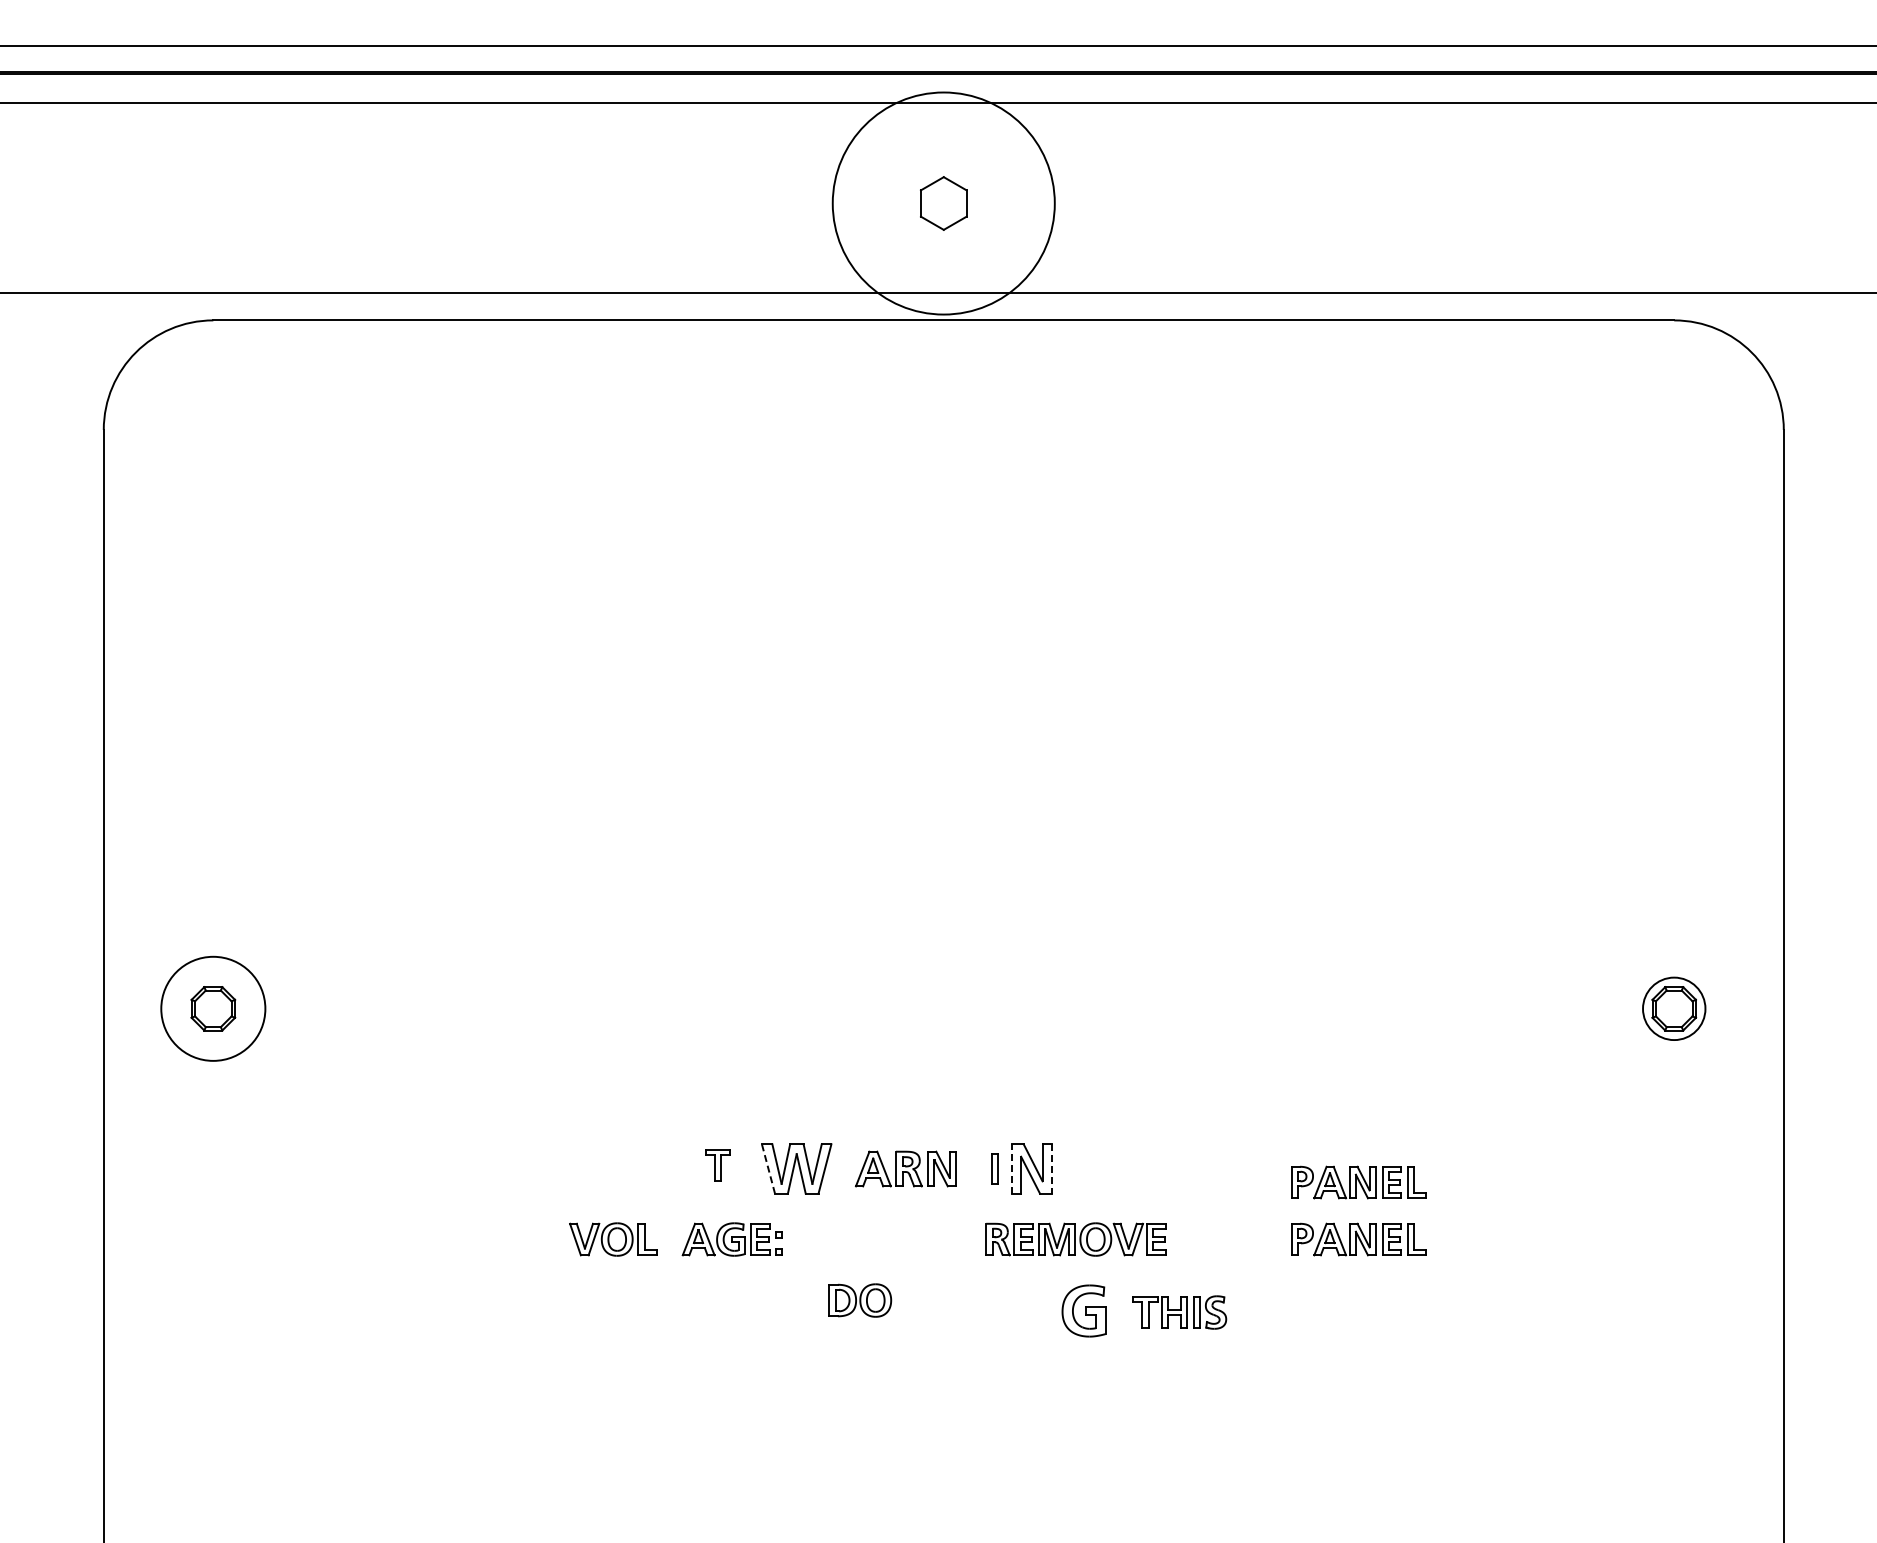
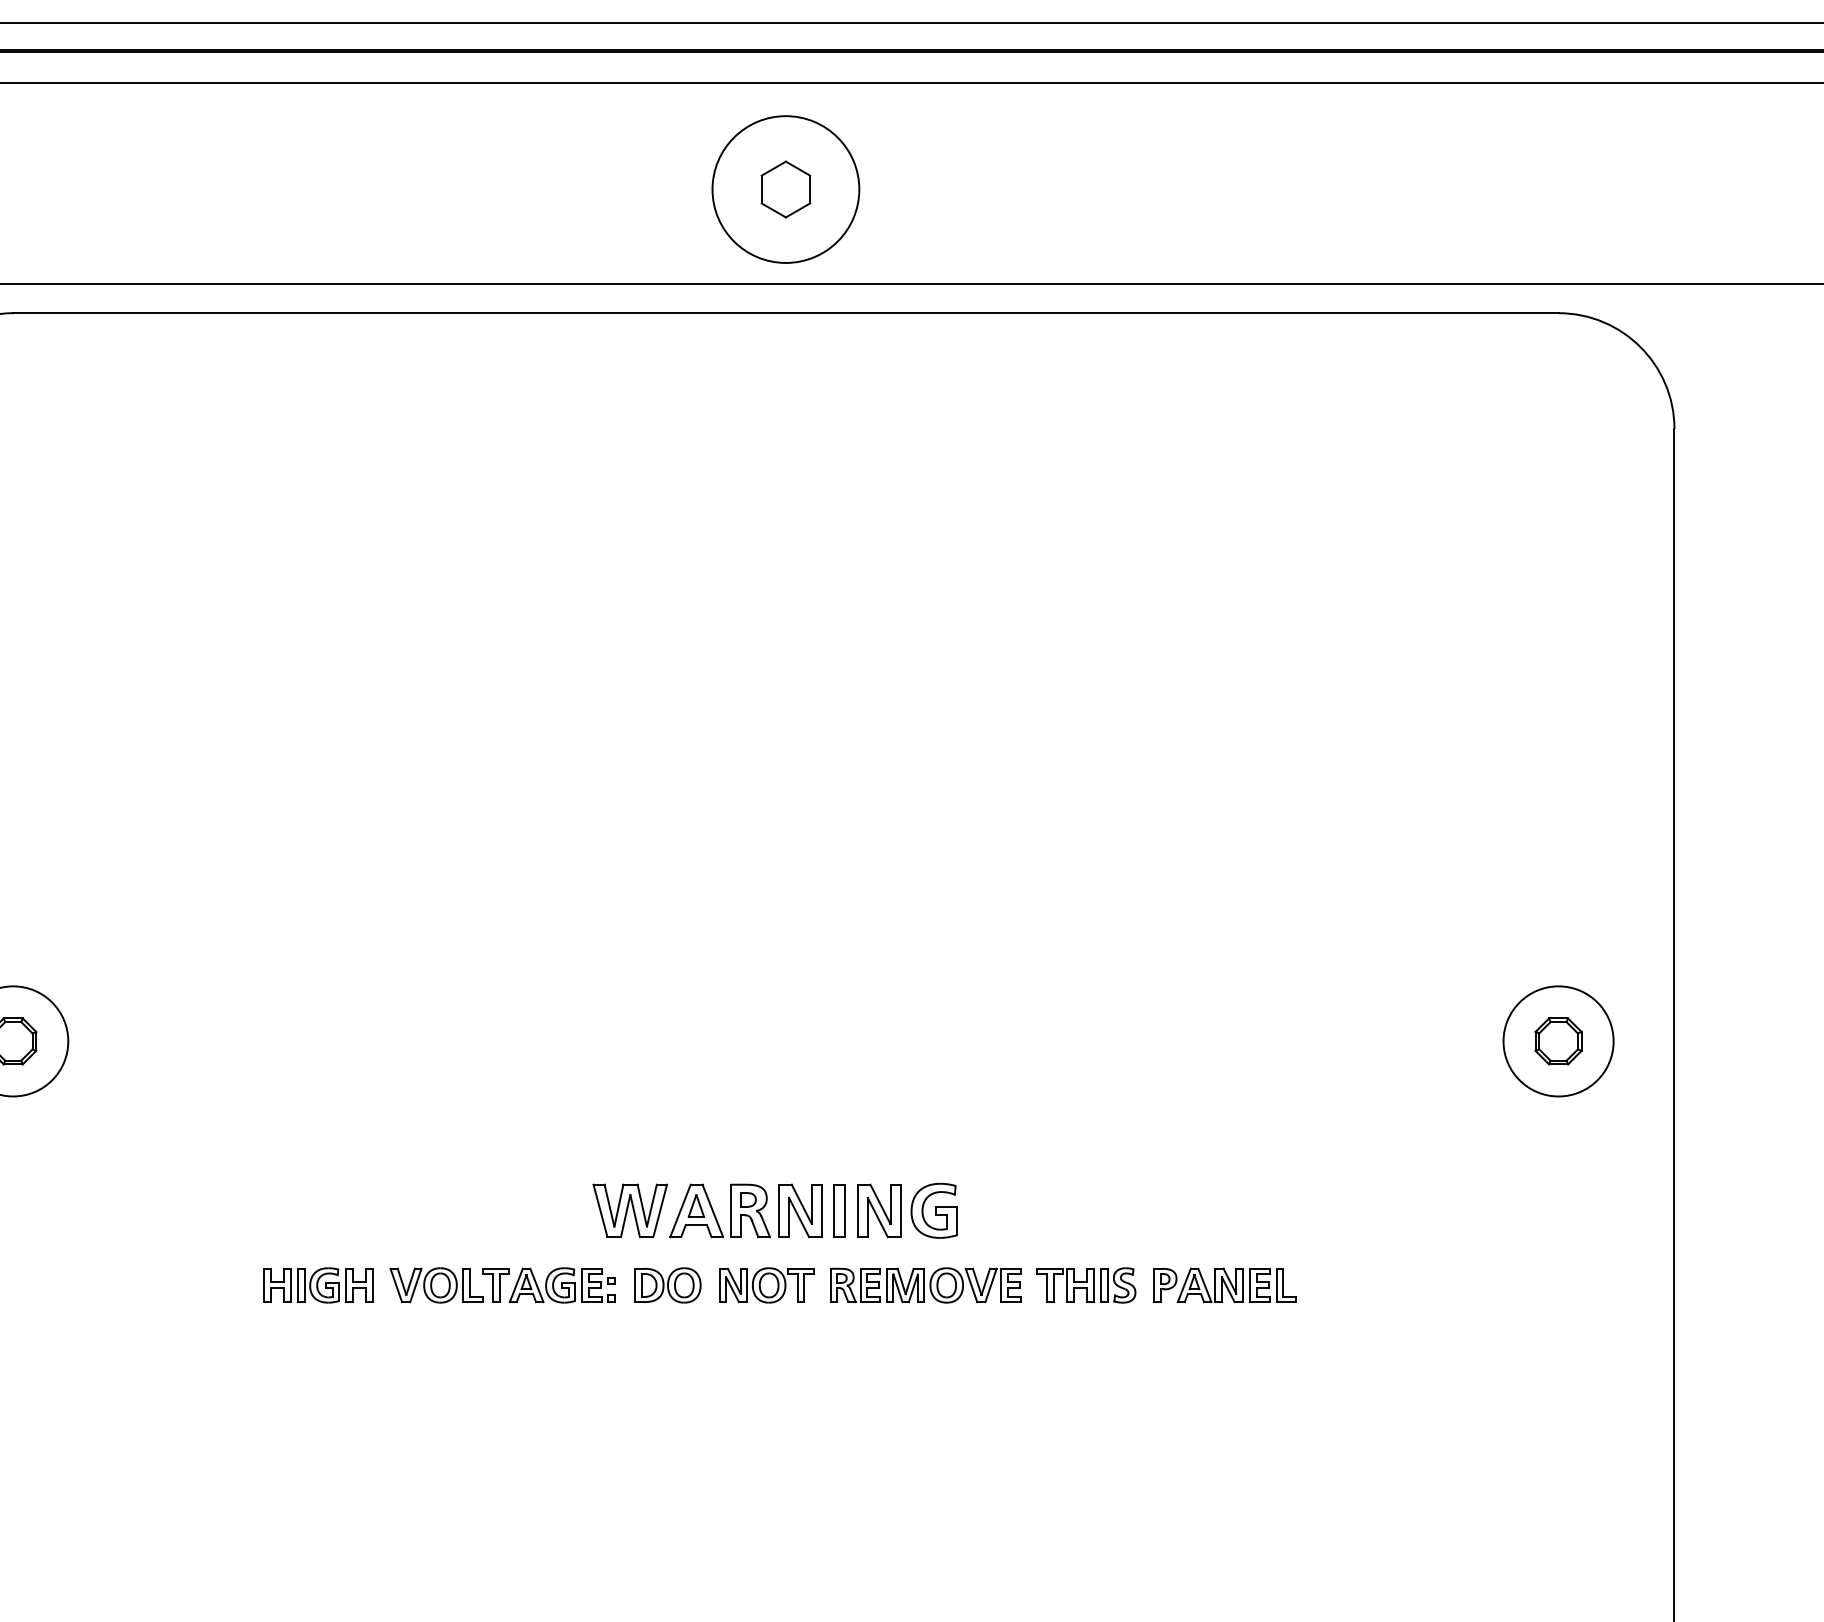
circle: (943, 203) -> (785, 189), size x0.62
circle: (1674, 1008) -> (1558, 1041), size x1.67
part: (717, 1165) -> (495, 1285), moved
part: (905, 1168) -> (745, 1210), size x1.43
part: (994, 1168) -> (839, 1210), size x1.67
line: (768, 1169) -> (600, 1211), dashed -> solid
line: (1011, 1169) -> (857, 1211), dashed -> solid
line: (1052, 1169) -> (900, 1211), dashed -> solid
part: (1358, 1182) -> (1224, 1225), removed
part: (501, 1239) -> (318, 1285), added
part: (925, 1239) -> (766, 1285), added
part: (860, 1300) -> (668, 1285), moved
part: (1083, 1310) -> (933, 1210), moved
part: (1179, 1312) -> (1086, 1285), moved

